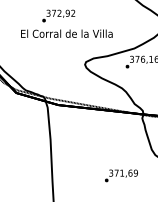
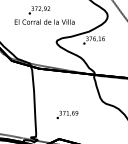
text: (121, 176) -> (67, 115), moved

